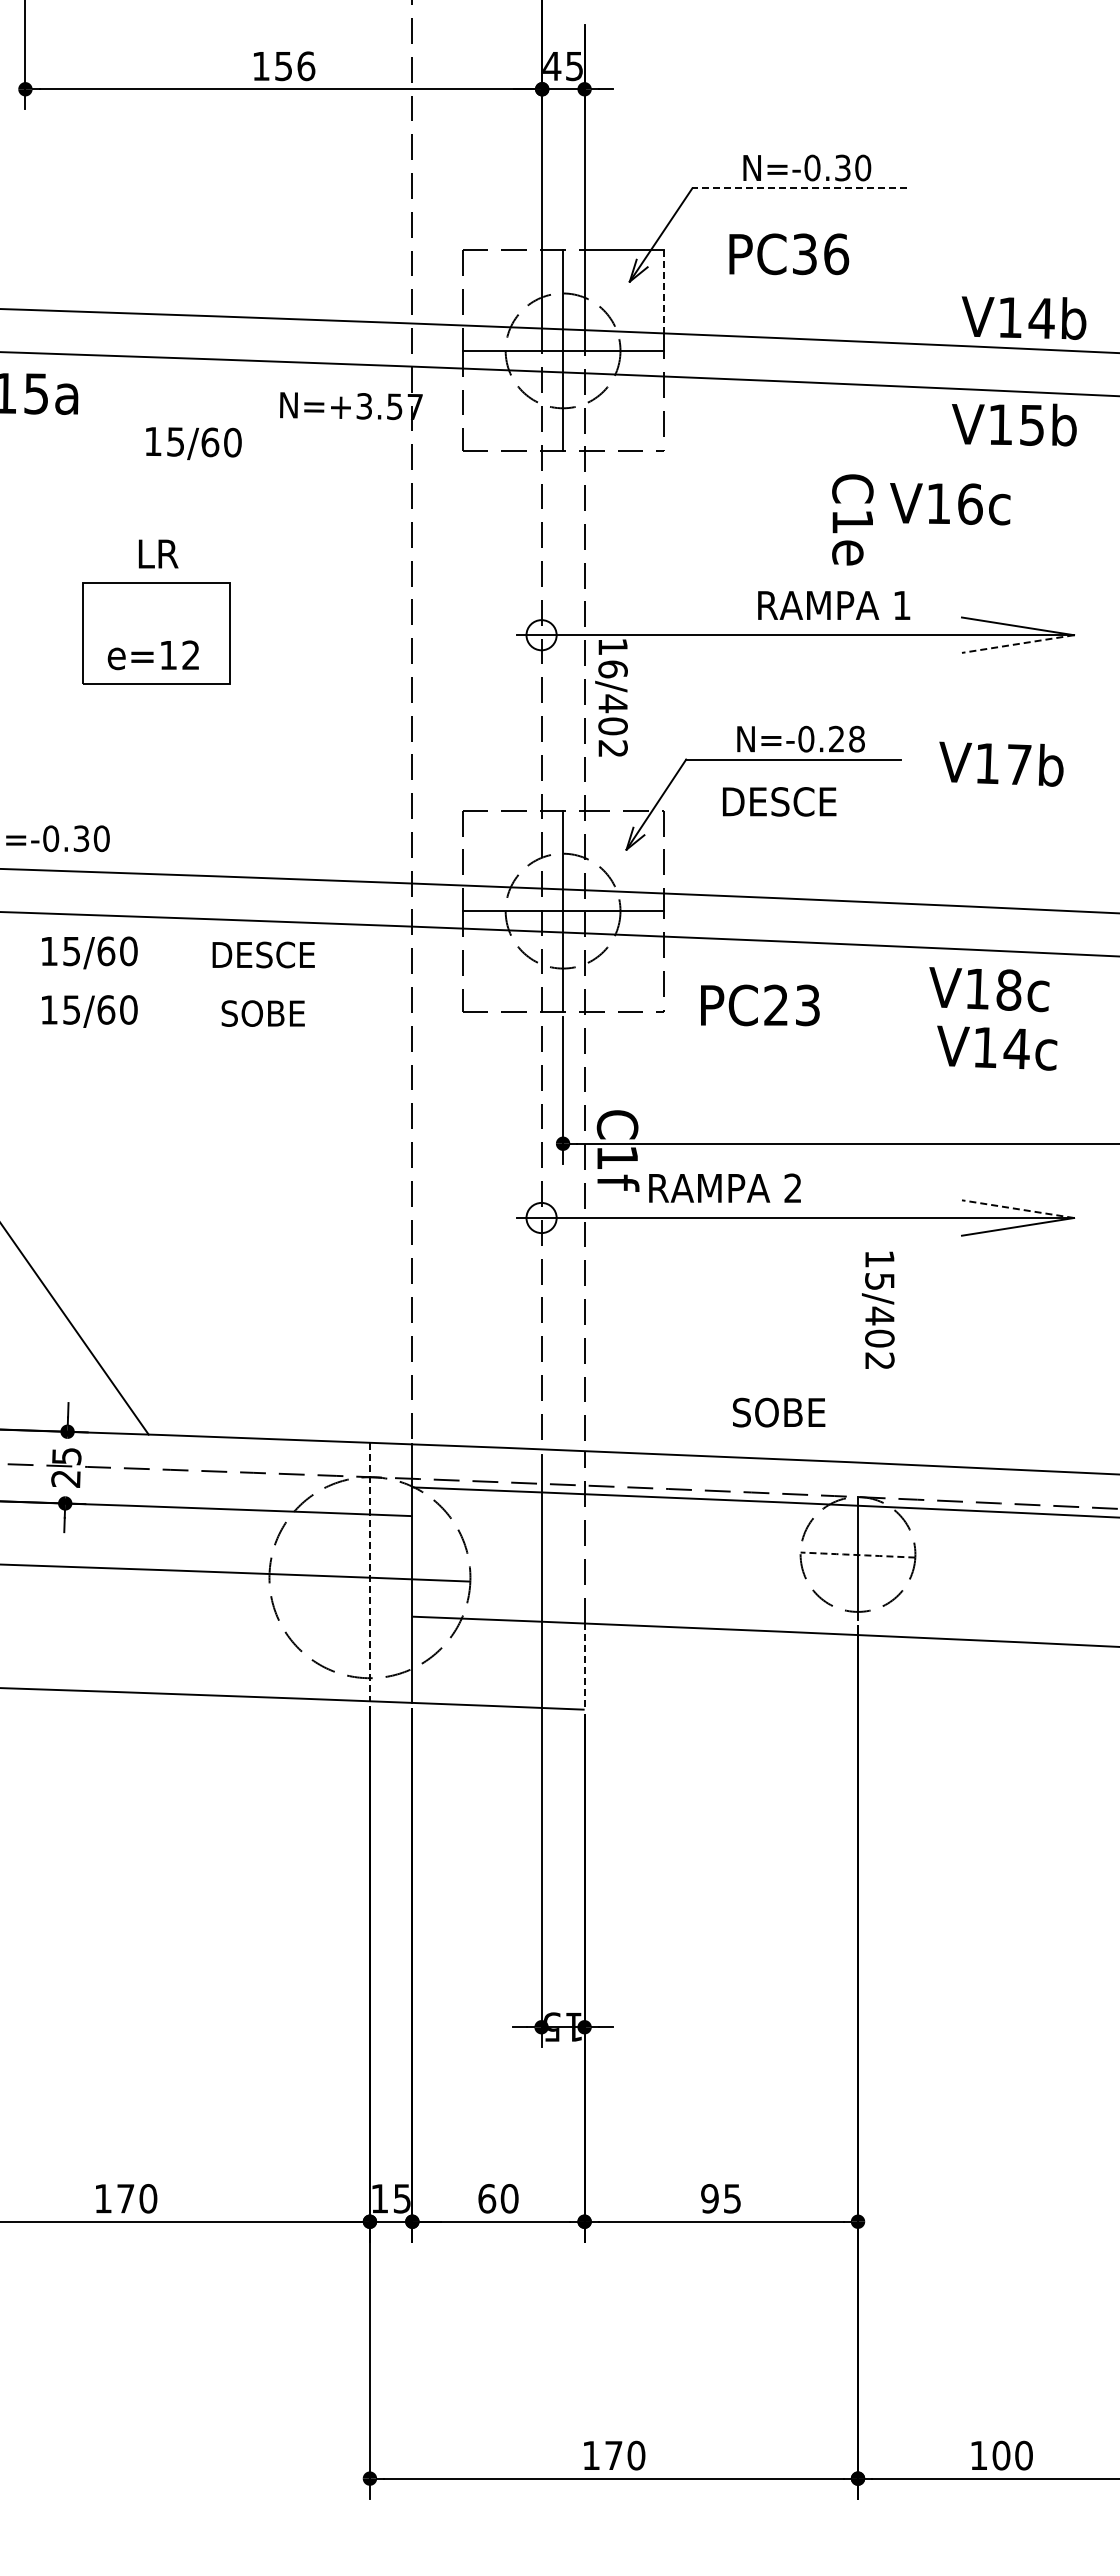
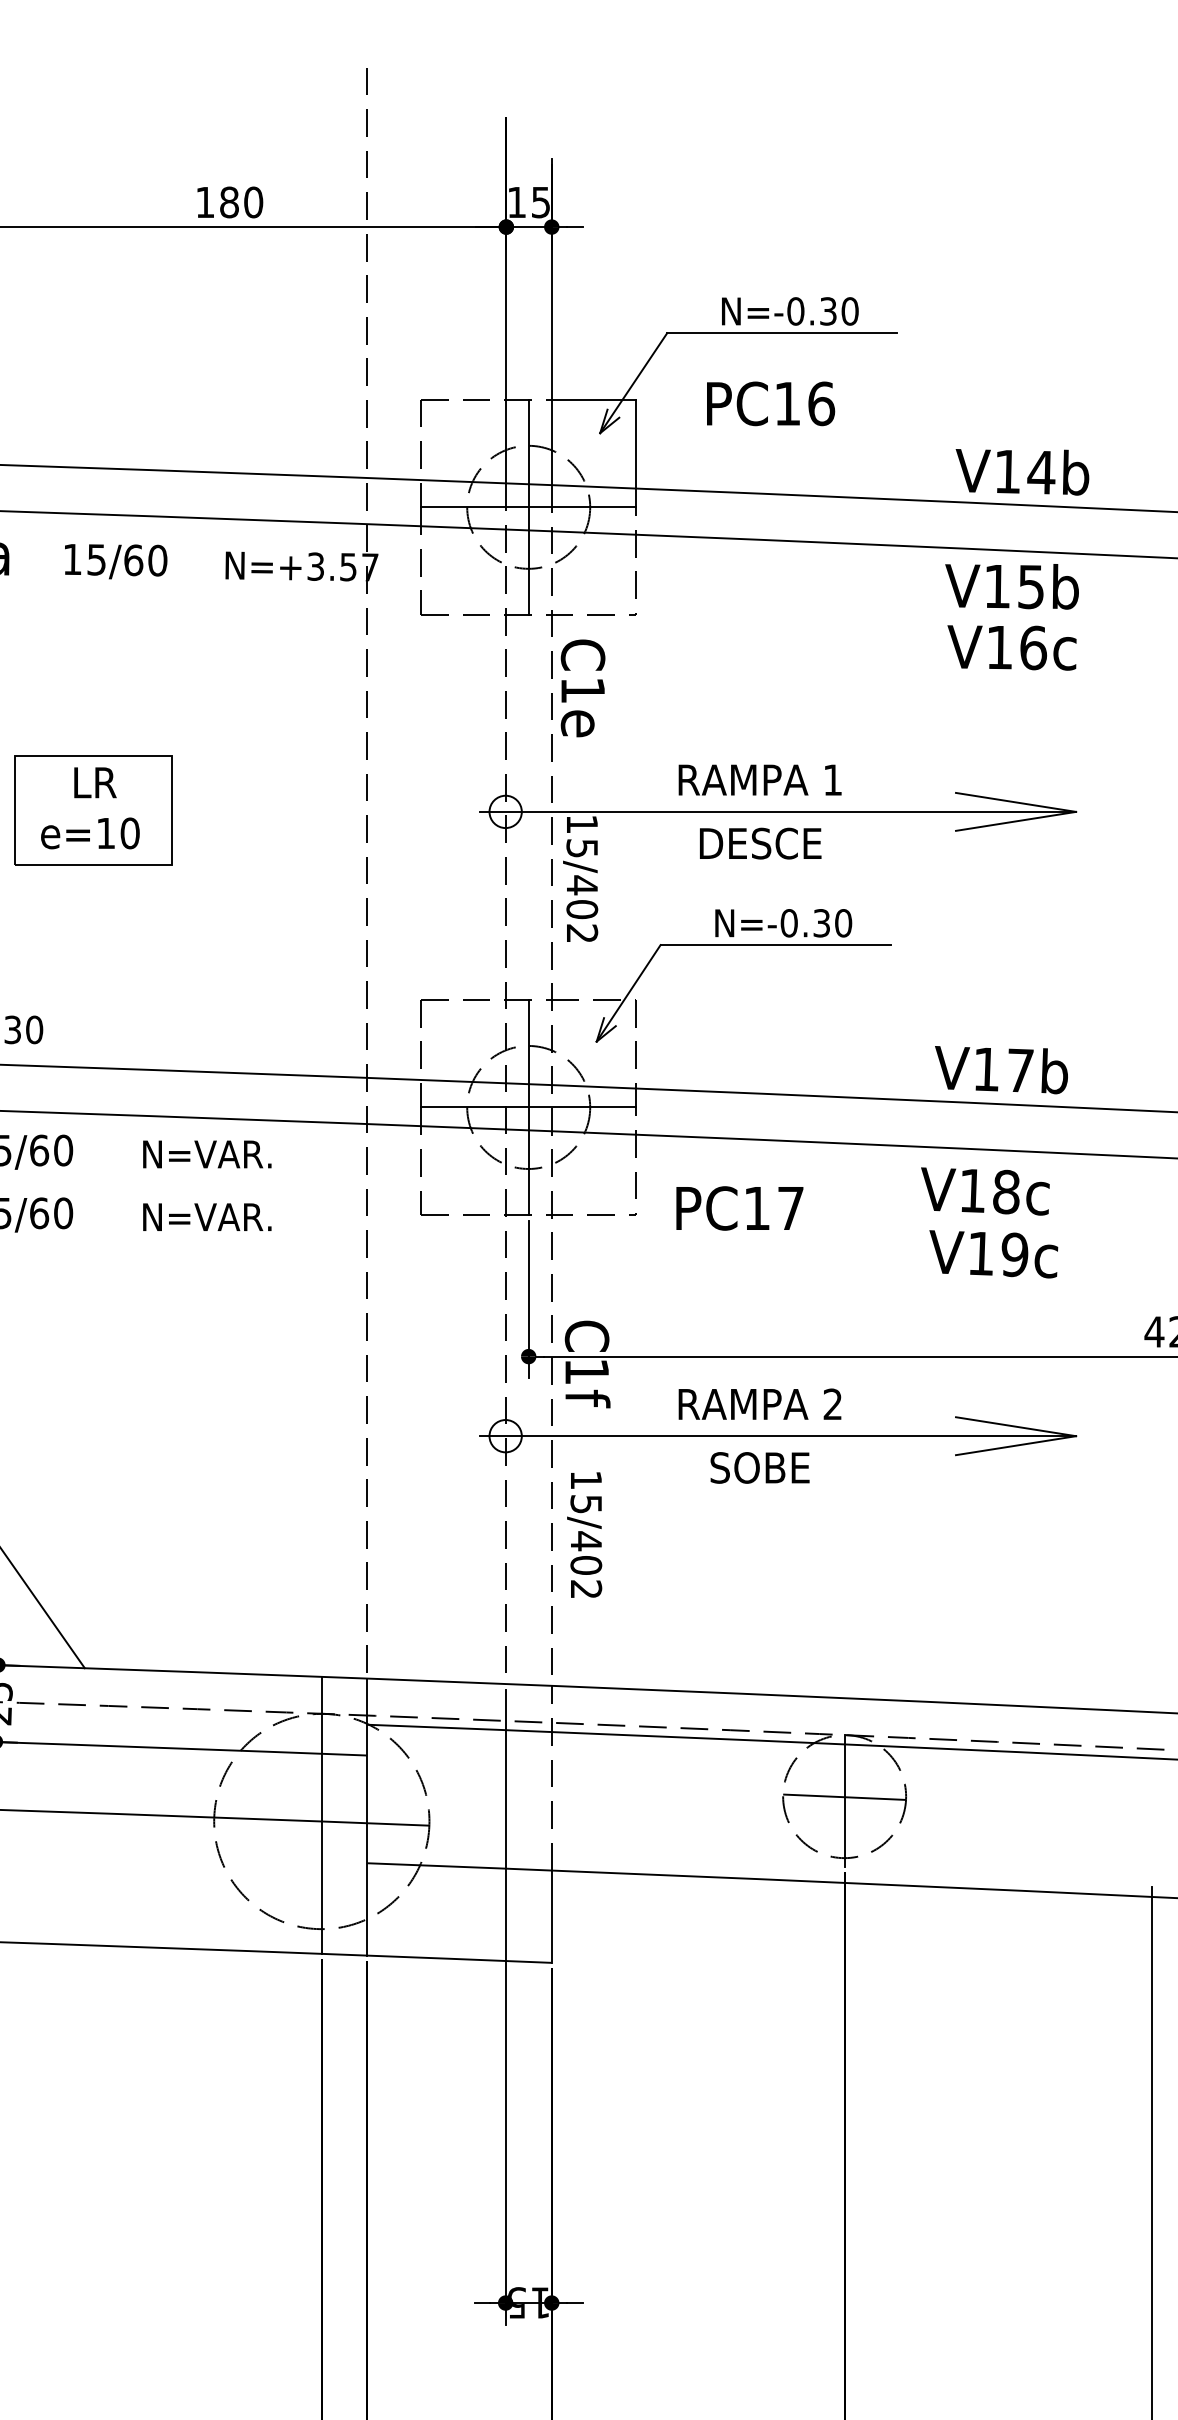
text: (295, 66) -> (242, 202), 156 -> 180
text: (552, 66) -> (517, 202), 45 -> 15
line: (799, 188) -> (781, 333), dashed -> solid
text: (804, 254) -> (787, 404), PC36 -> PC16
line: (663, 292) -> (636, 444), dashed -> solid
text: (193, 443) -> (115, 561), moved
text: (950, 504) -> (1012, 648), moved
text: (852, 519) -> (582, 687), moved
text: (158, 553) -> (95, 782), moved
text: (834, 605) -> (760, 780), moved
line: (1018, 644) -> (1016, 821), dashed -> solid
text: (190, 655) -> (129, 833), e=12 -> e=10
text: (612, 669) -> (581, 848), 16/402 -> 15/402
text: (847, 739) -> (833, 923), N=-0.28 -> N=-0.30
text: (1001, 763) -> (1001, 1069), moved
text: (779, 801) -> (760, 843), moved
text: (262, 954) -> (206, 1153), DESCE -> N=VAR.
text: (791, 1005) -> (773, 1208), PC23 -> PC17
text: (262, 1013) -> (206, 1217), SOBE -> N=VAR.
text: (1016, 1048) -> (1014, 1254), V14c -> V19c
text: (724, 1187) -> (759, 1403), moved
line: (1018, 1209) -> (1016, 1427), dashed -> solid
text: (878, 1309) -> (584, 1534), moved
text: (779, 1412) -> (760, 1467), moved
arc: (857, 1555) -> (844, 1797), dashed -> solid
line: (369, 1572) -> (321, 1815), dashed -> solid
line: (584, 1667) -> (551, 1917), dashed -> solid

